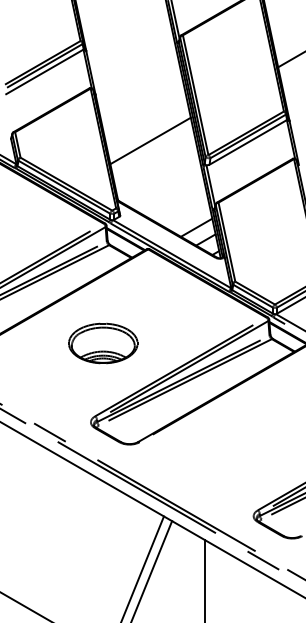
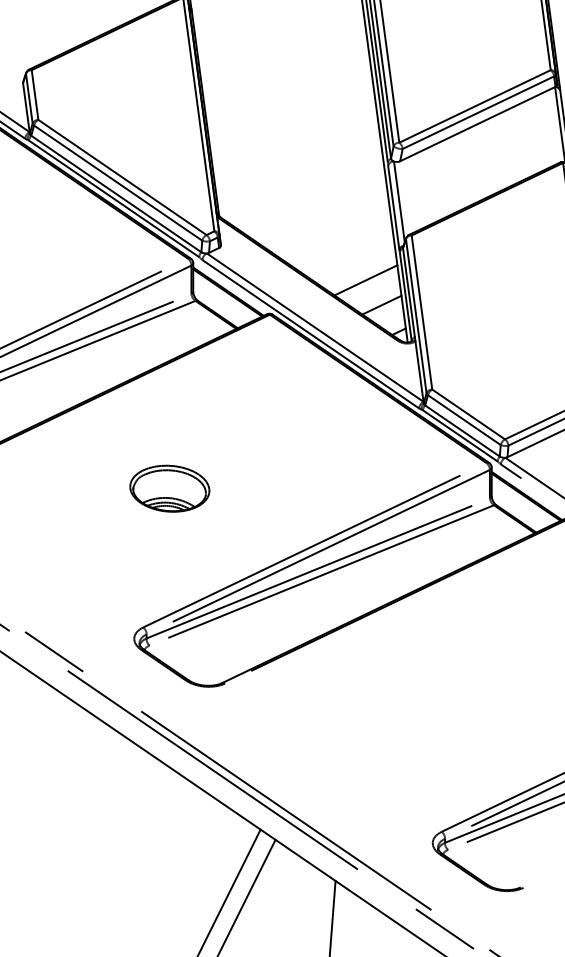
line: (150, 140) -> (290, 106), removed
part: (103, 343) -> (170, 488), size x0.6

